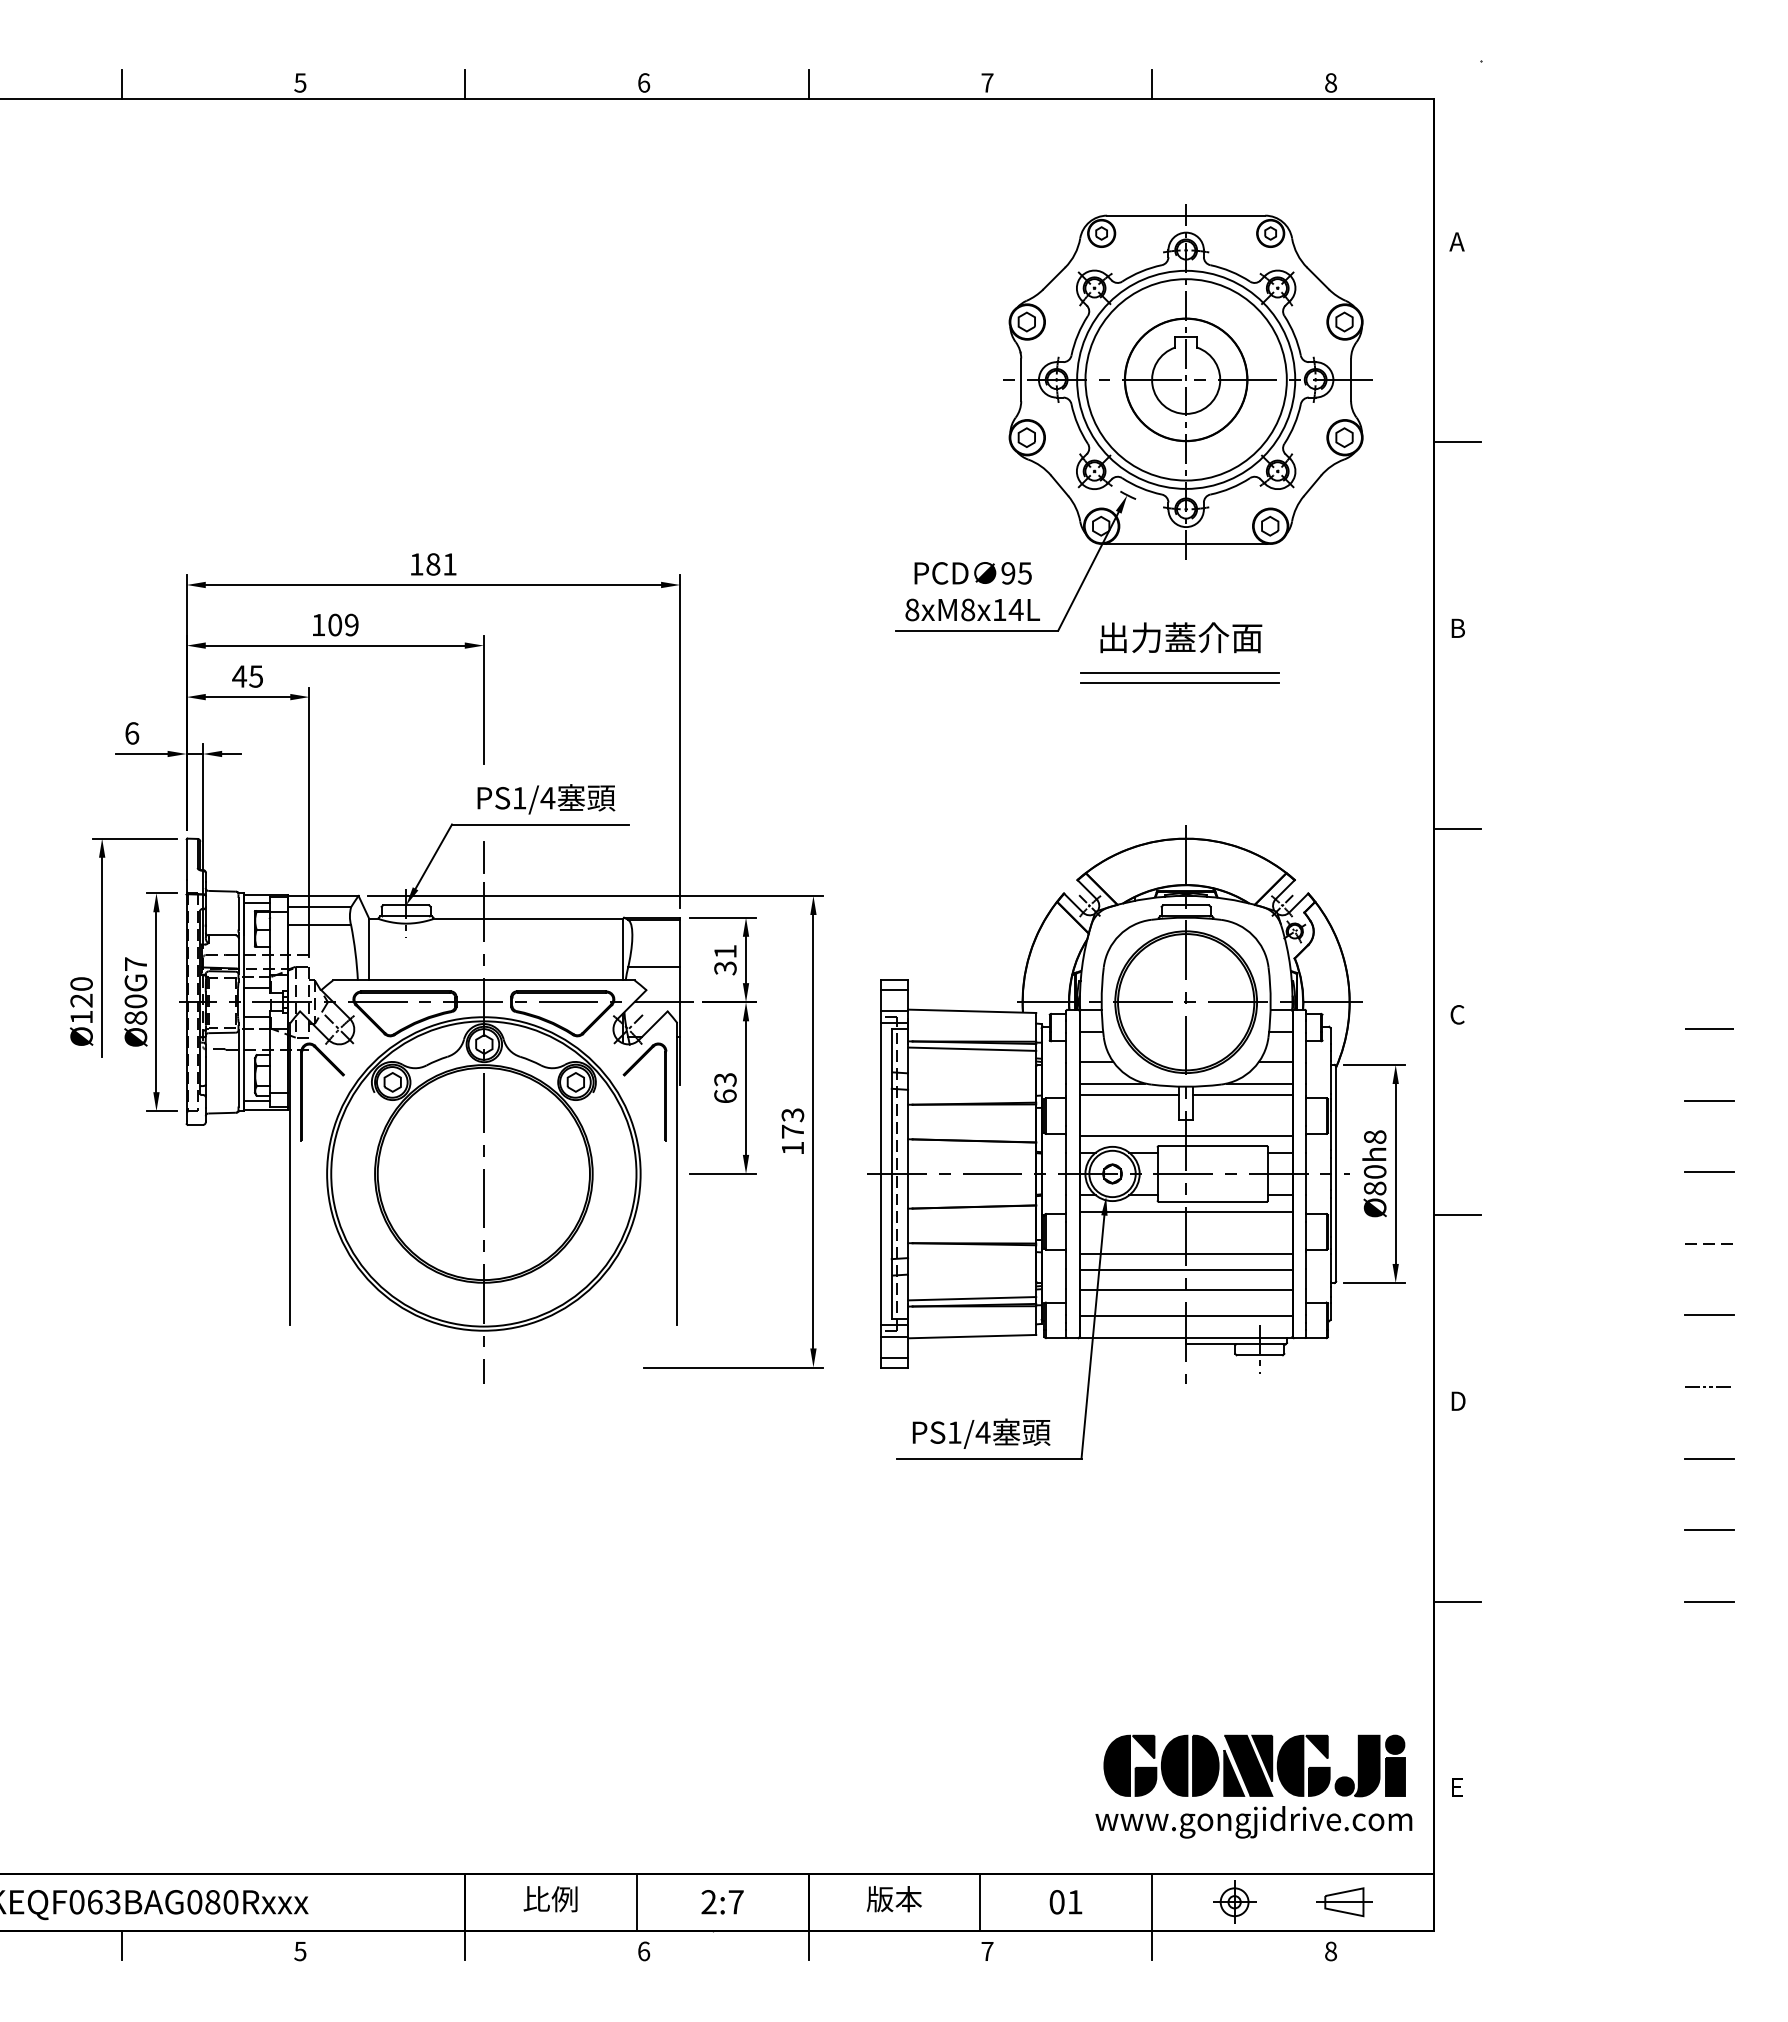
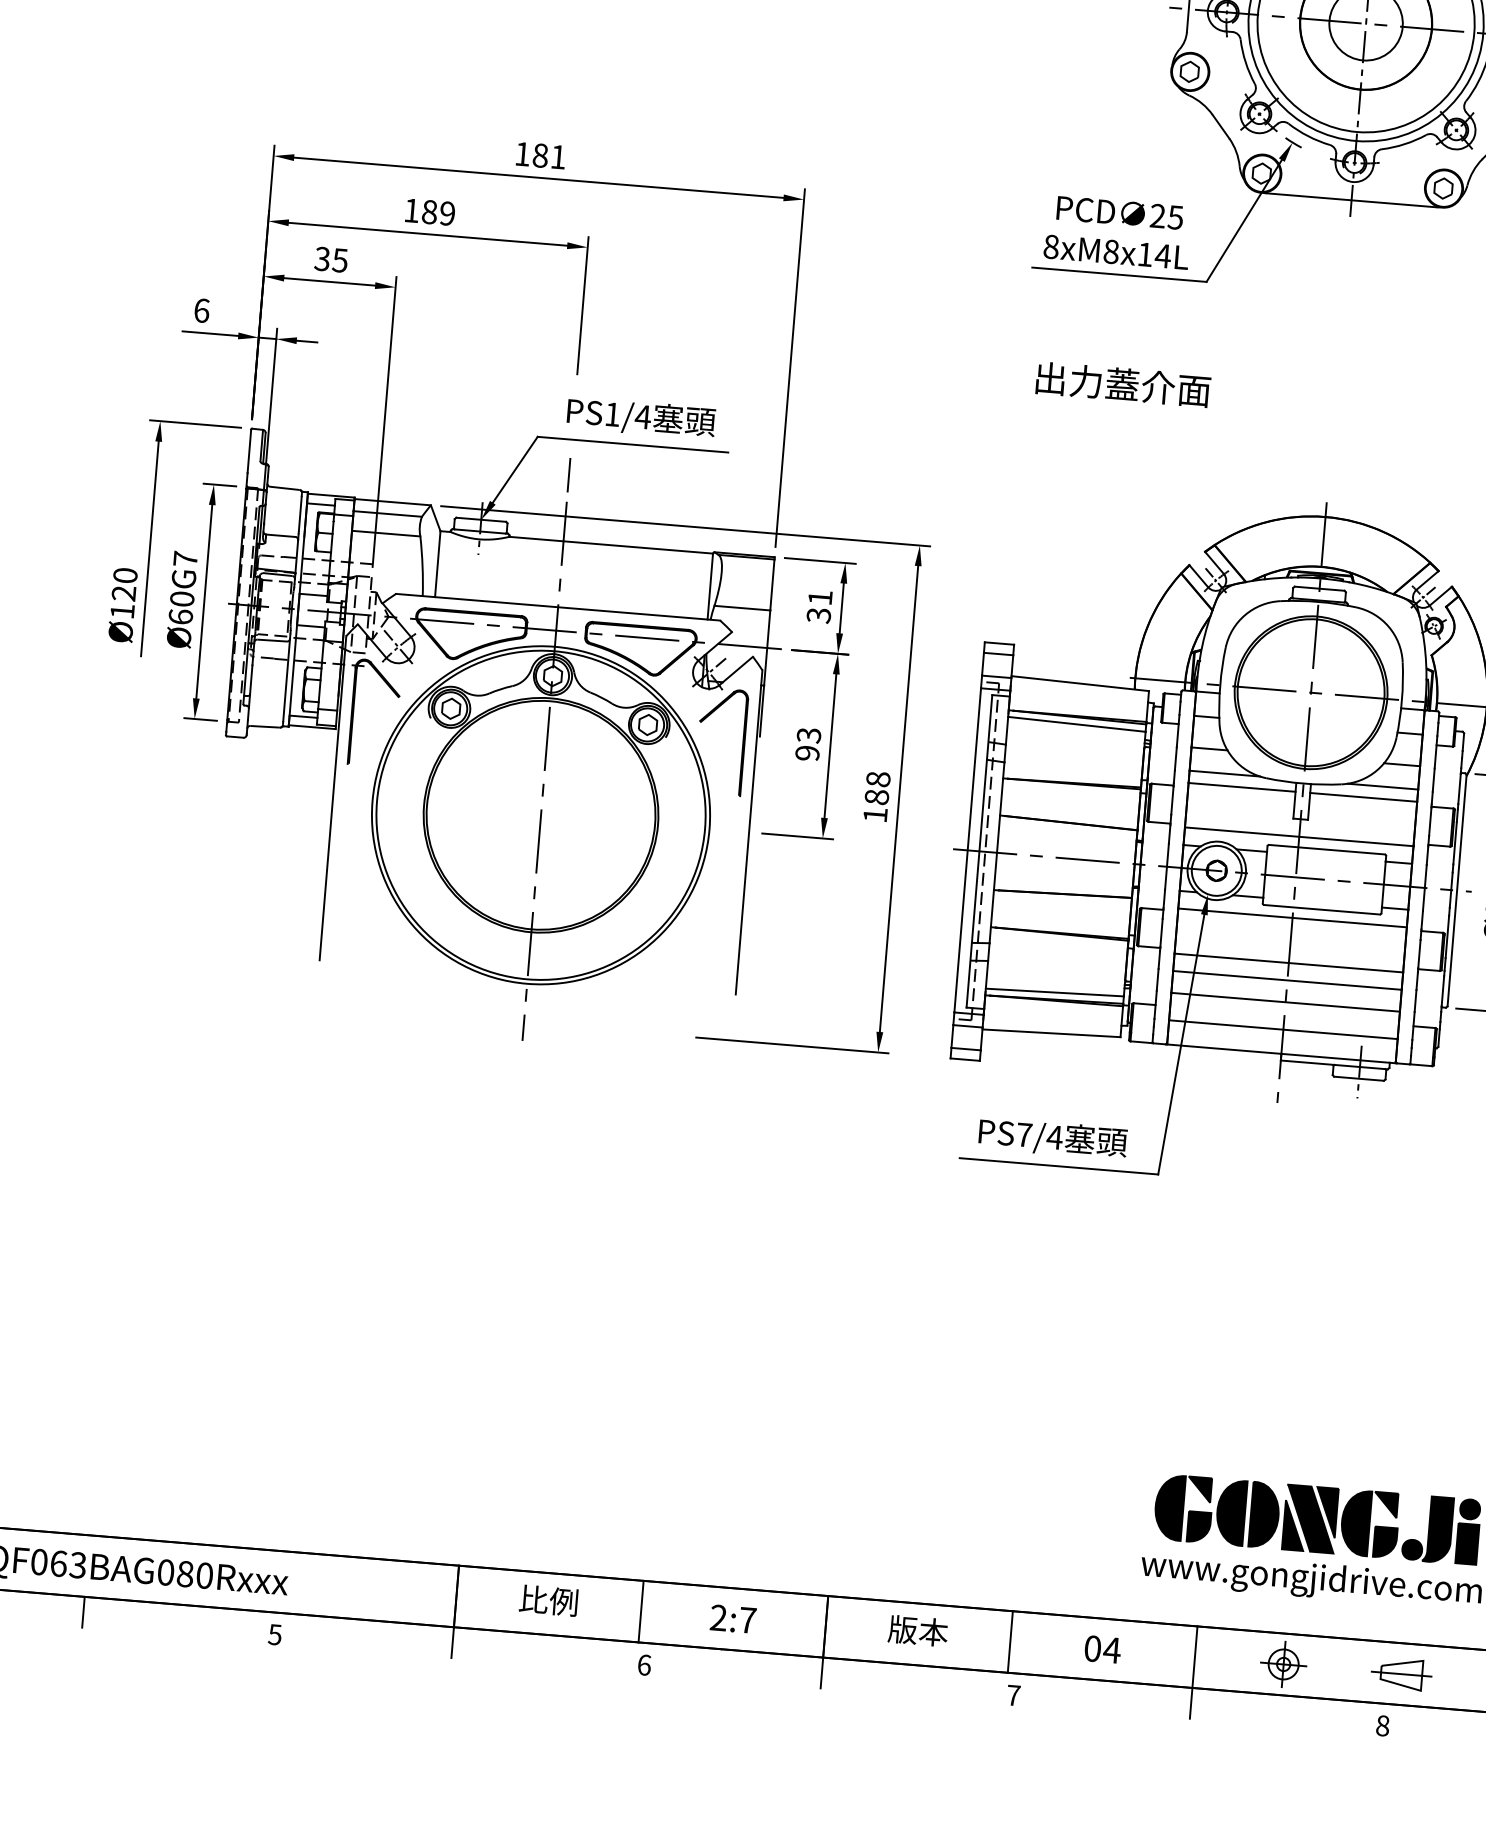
text: (1008, 573) -> (1158, 216), 95 -> 25
text: (335, 624) -> (430, 211), 109 -> 189
text: (1181, 637) -> (1123, 384), moved
line: (1179, 673) -> (1332, 338), removed
text: (239, 676) -> (322, 258), 45 -> 35
line: (1179, 682) -> (1332, 348), removed
text: (135, 1017) -> (180, 616), Ø80G7 -> Ø60G7
text: (725, 1096) -> (807, 753), 63 -> 93
text: (792, 1123) -> (877, 788), 173 -> 188
text: (954, 1432) -> (1024, 1134), PS1/4 -> PS7/4
text: (1074, 1902) -> (1111, 1650), 01 -> 04

